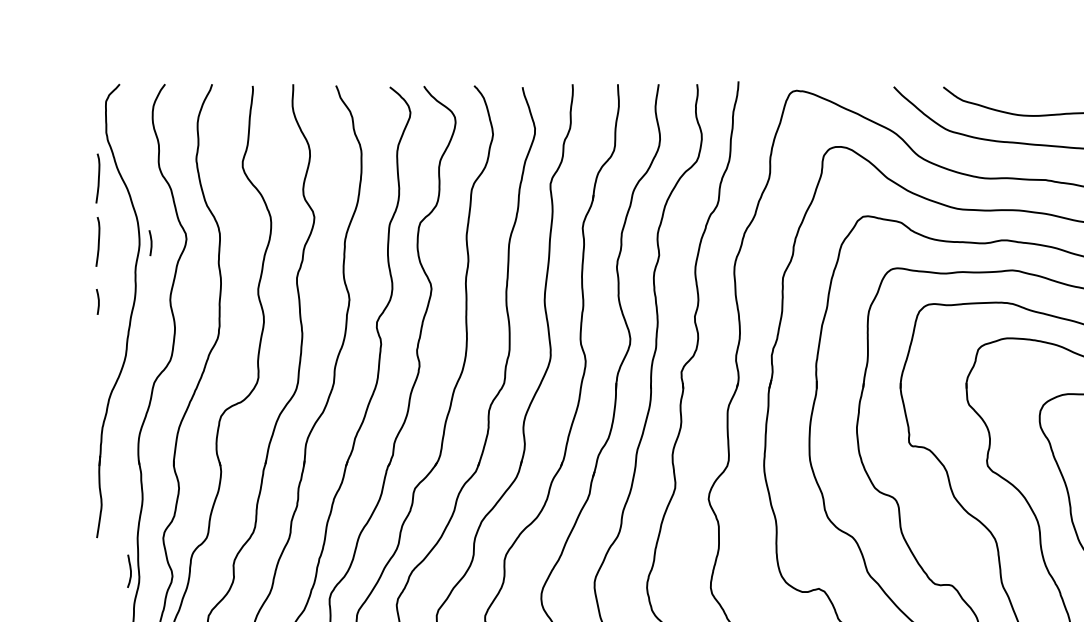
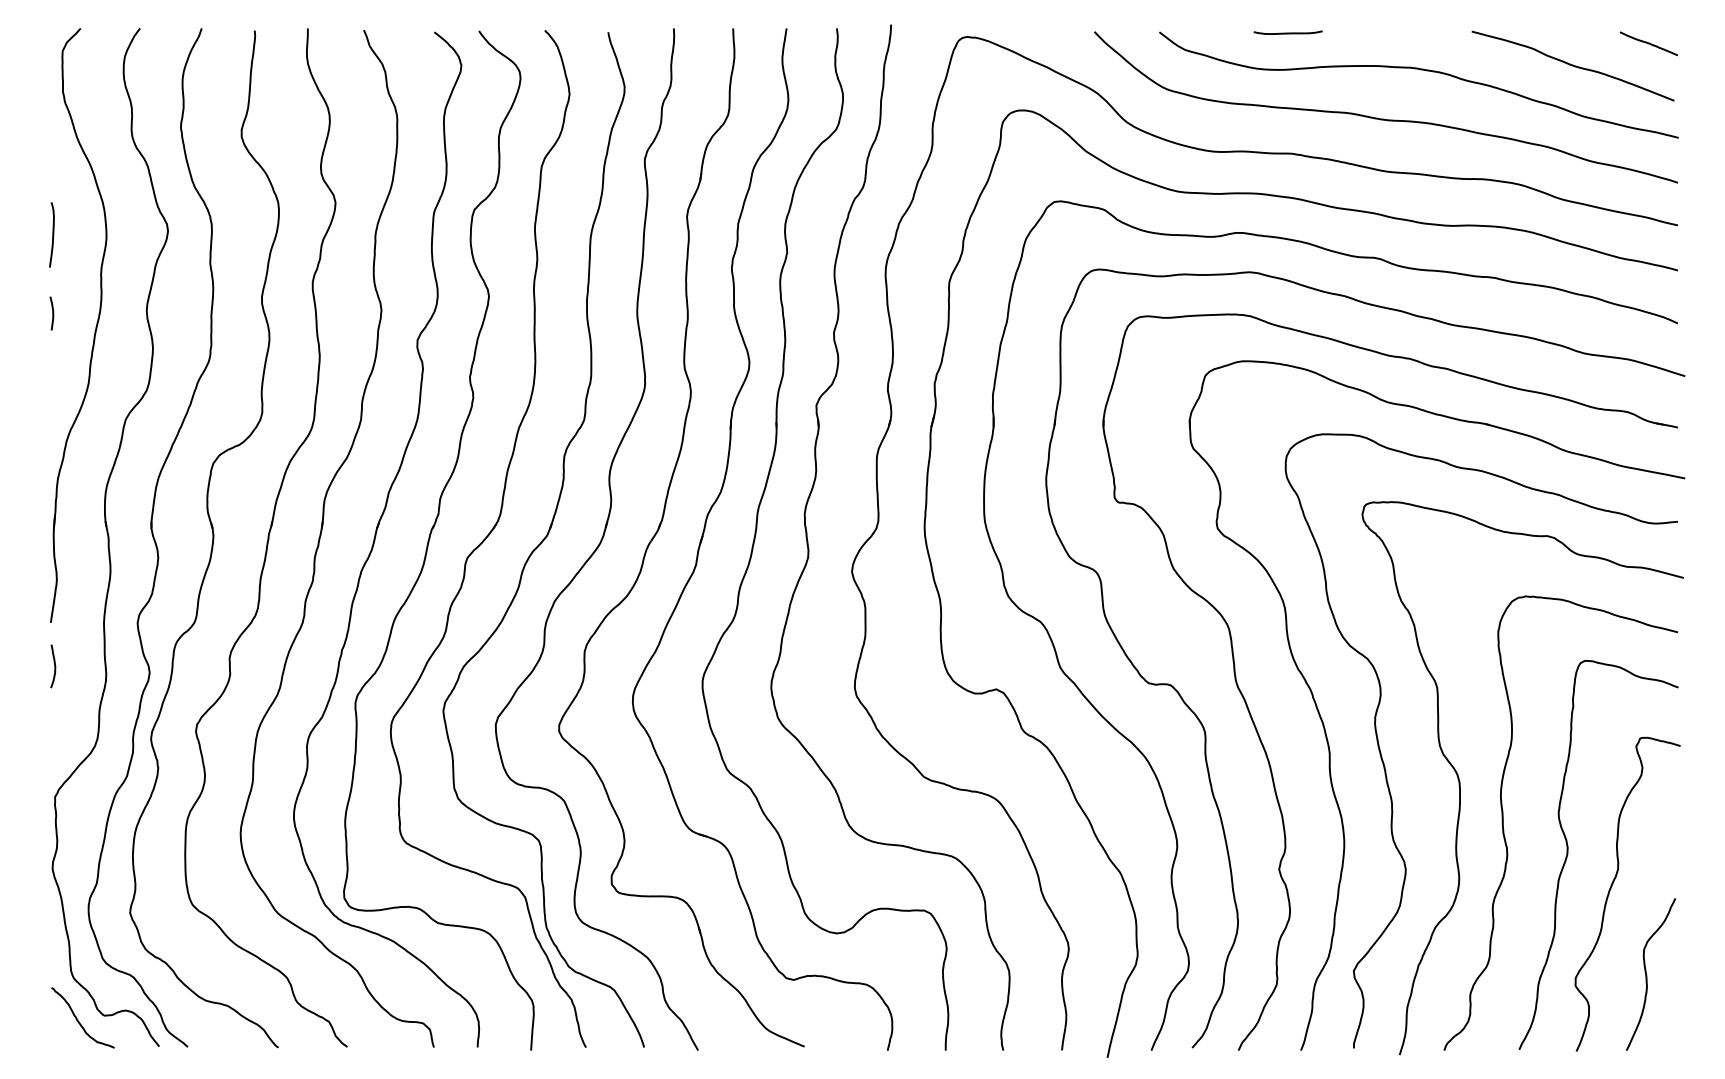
curve: (1041, 87) -> (1287, 32), added
curve: (98, 178) -> (52, 151), removed
curve: (151, 243) -> (121, 236), removed
curve: (130, 571) -> (54, 666), moved

